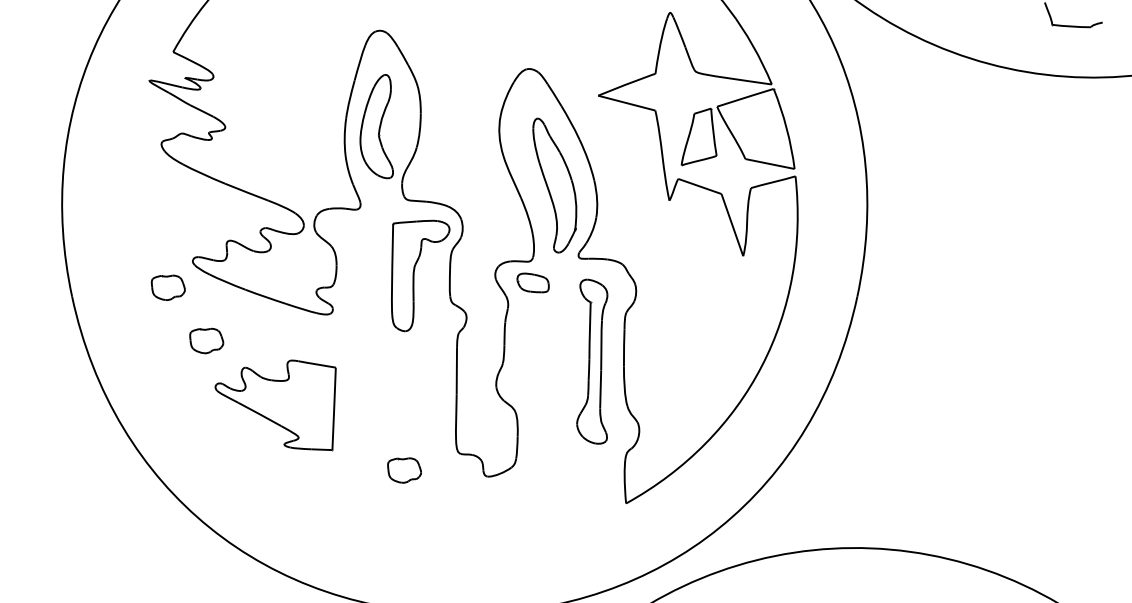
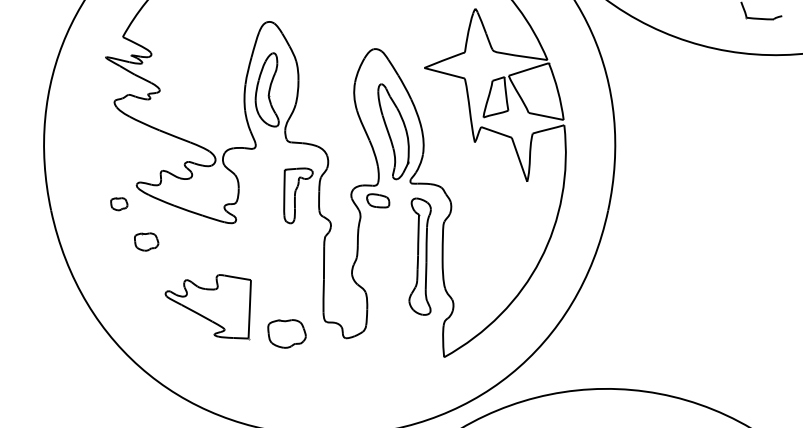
part: (420, 275) -> (298, 195), size x0.7
part: (167, 287) -> (118, 204), size x0.7
part: (275, 405) -> (208, 306), moved
part: (404, 470) -> (286, 333), size x1.6

